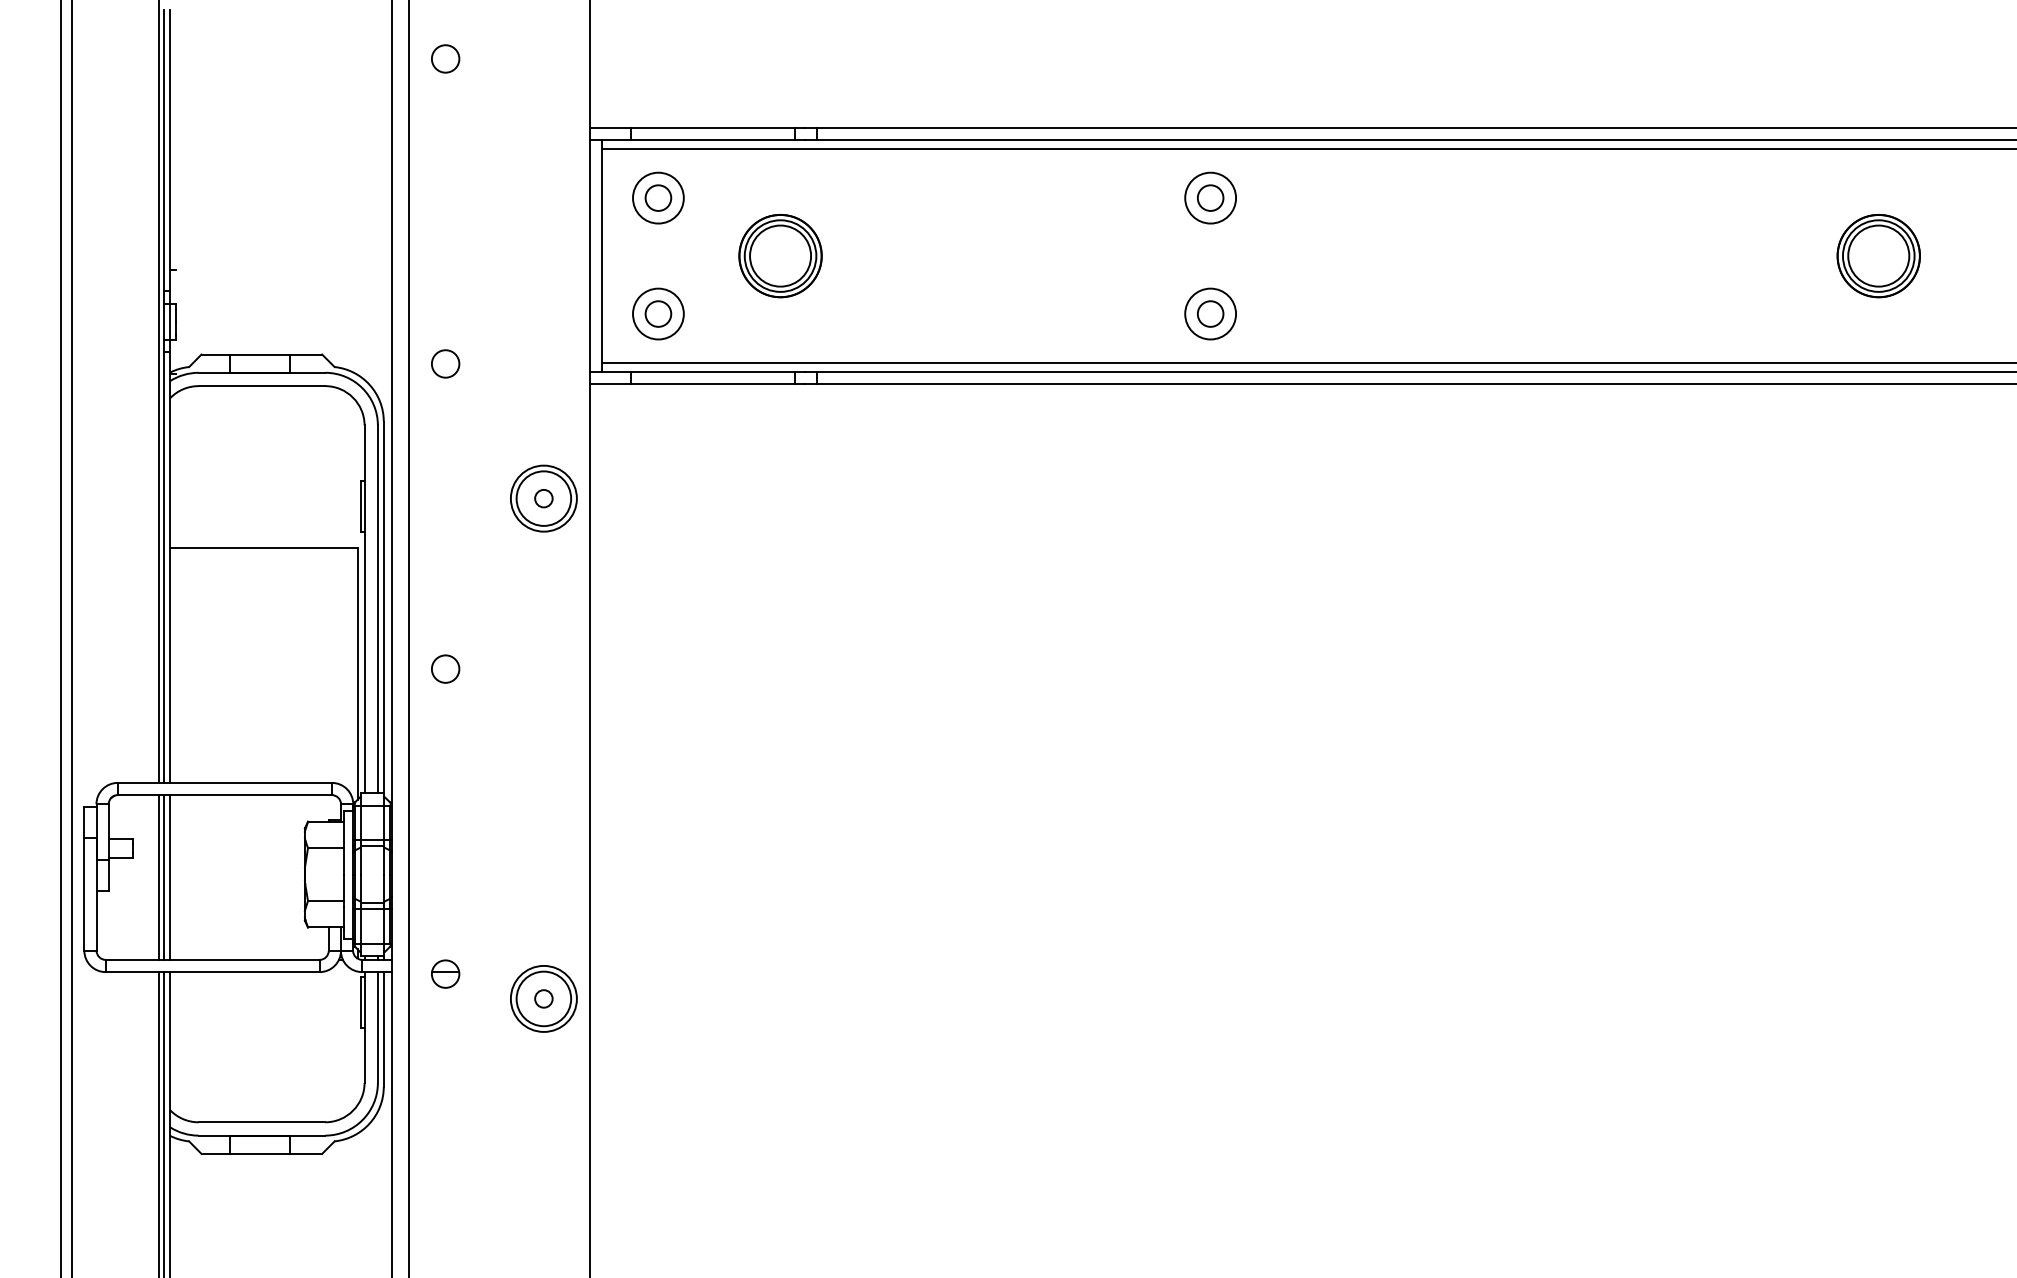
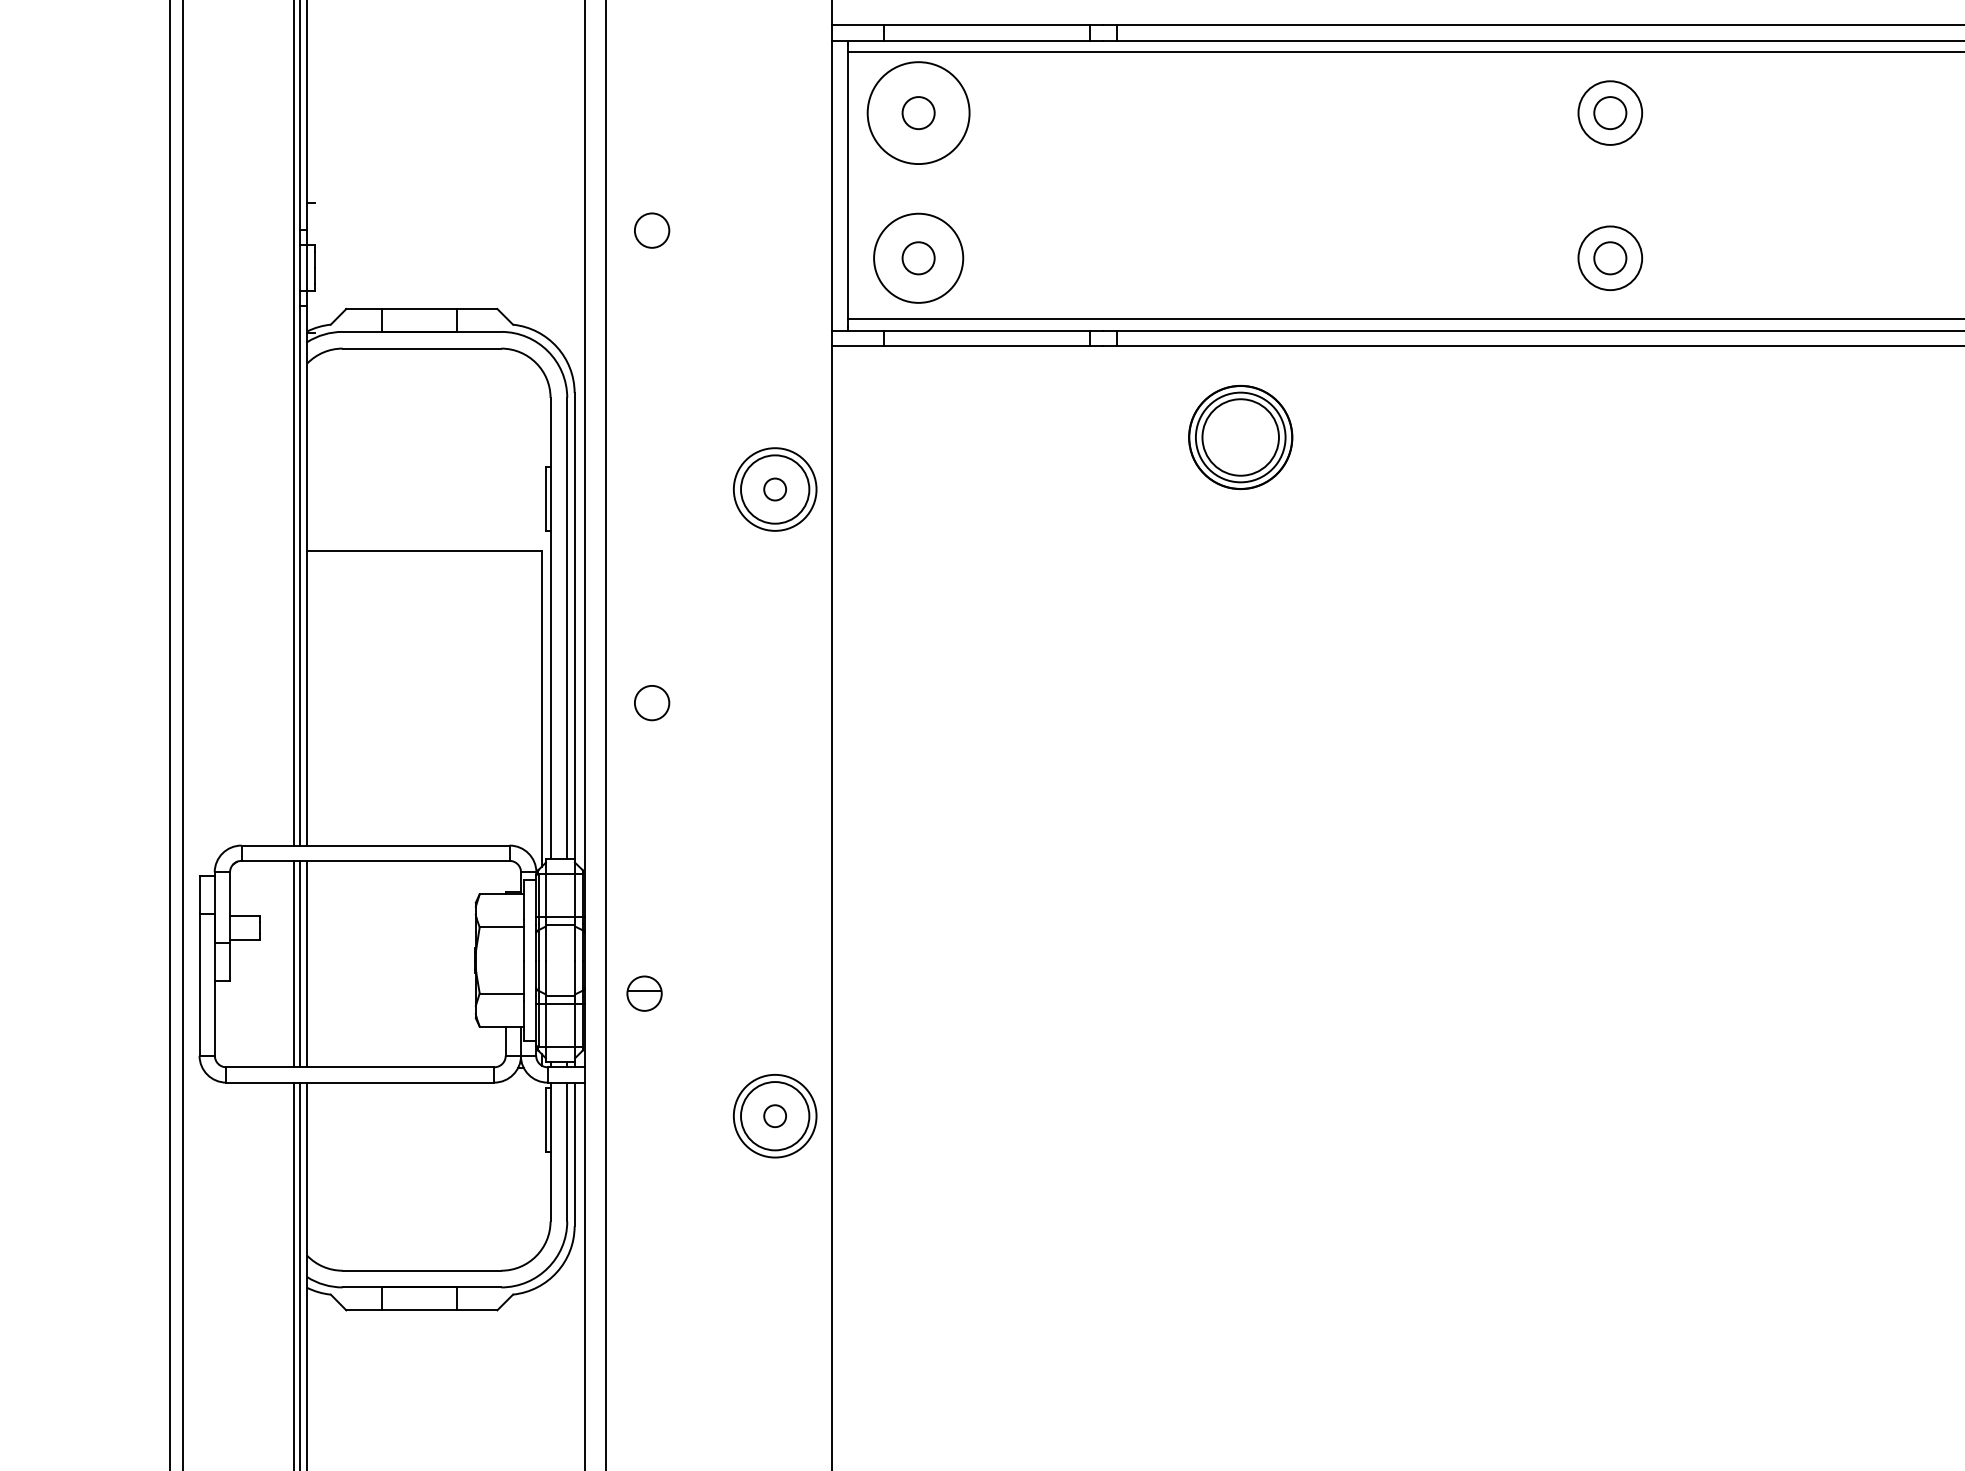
circle: (658, 197) -> (918, 112), size x1.6
part: (780, 256) -> (1240, 437), moved
circle: (658, 313) -> (918, 257), size x1.4
circle: (445, 363) -> (651, 230), moved
part: (445, 973) -> (644, 992), moved

